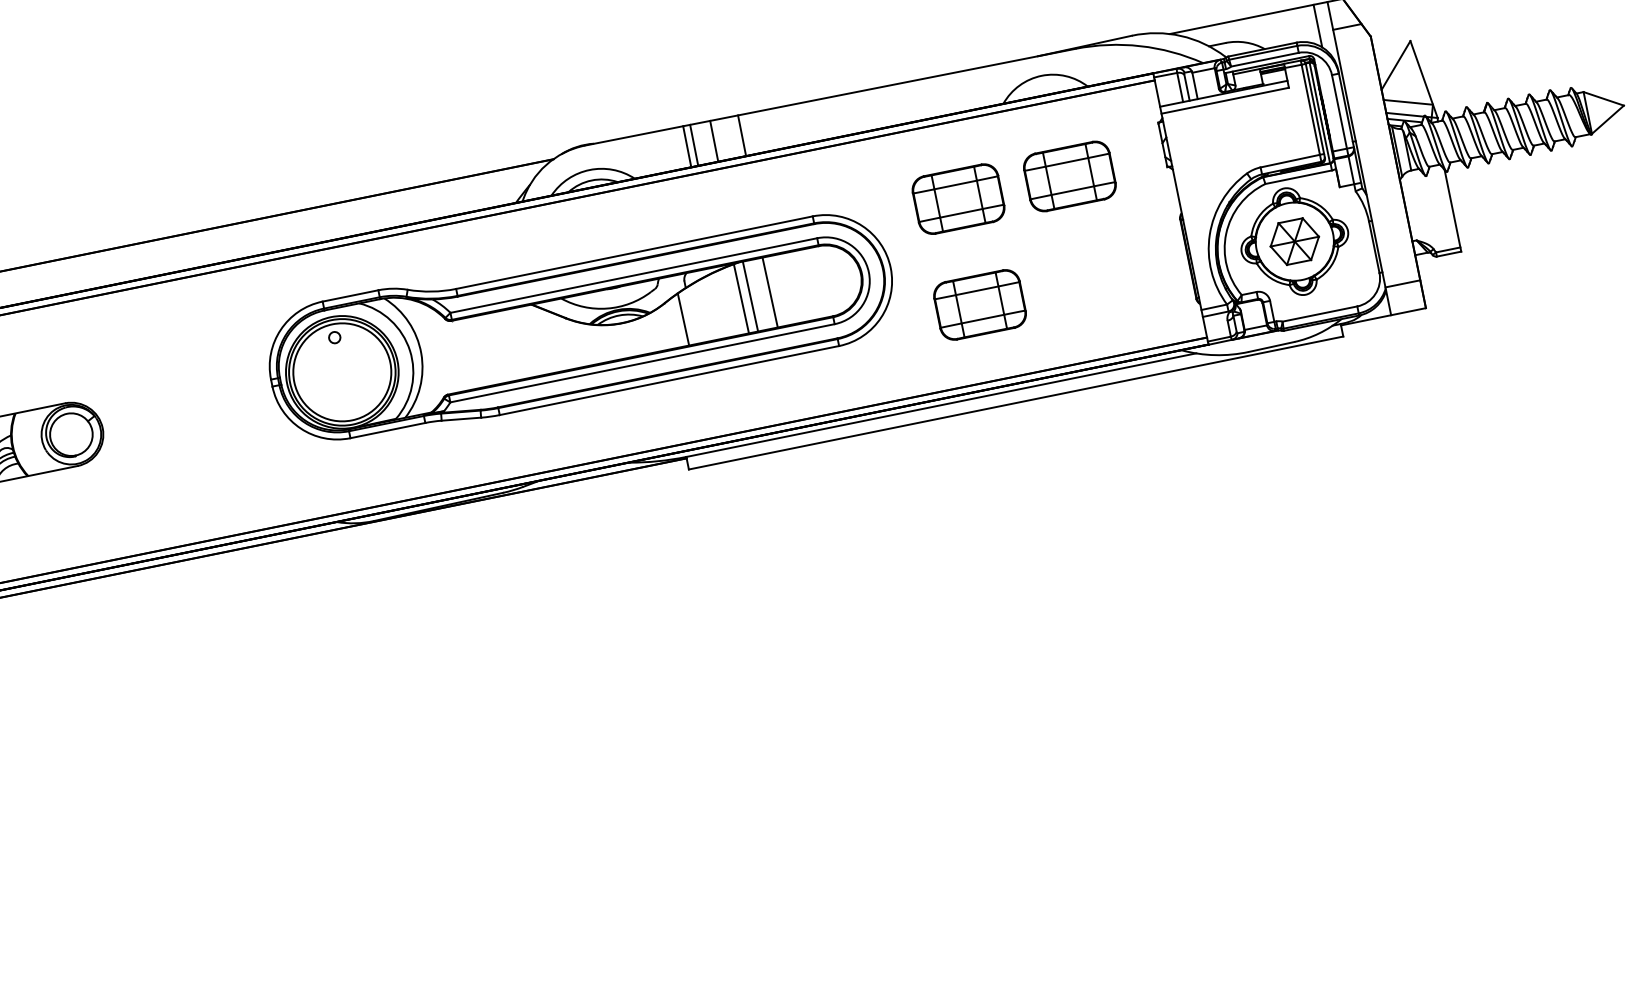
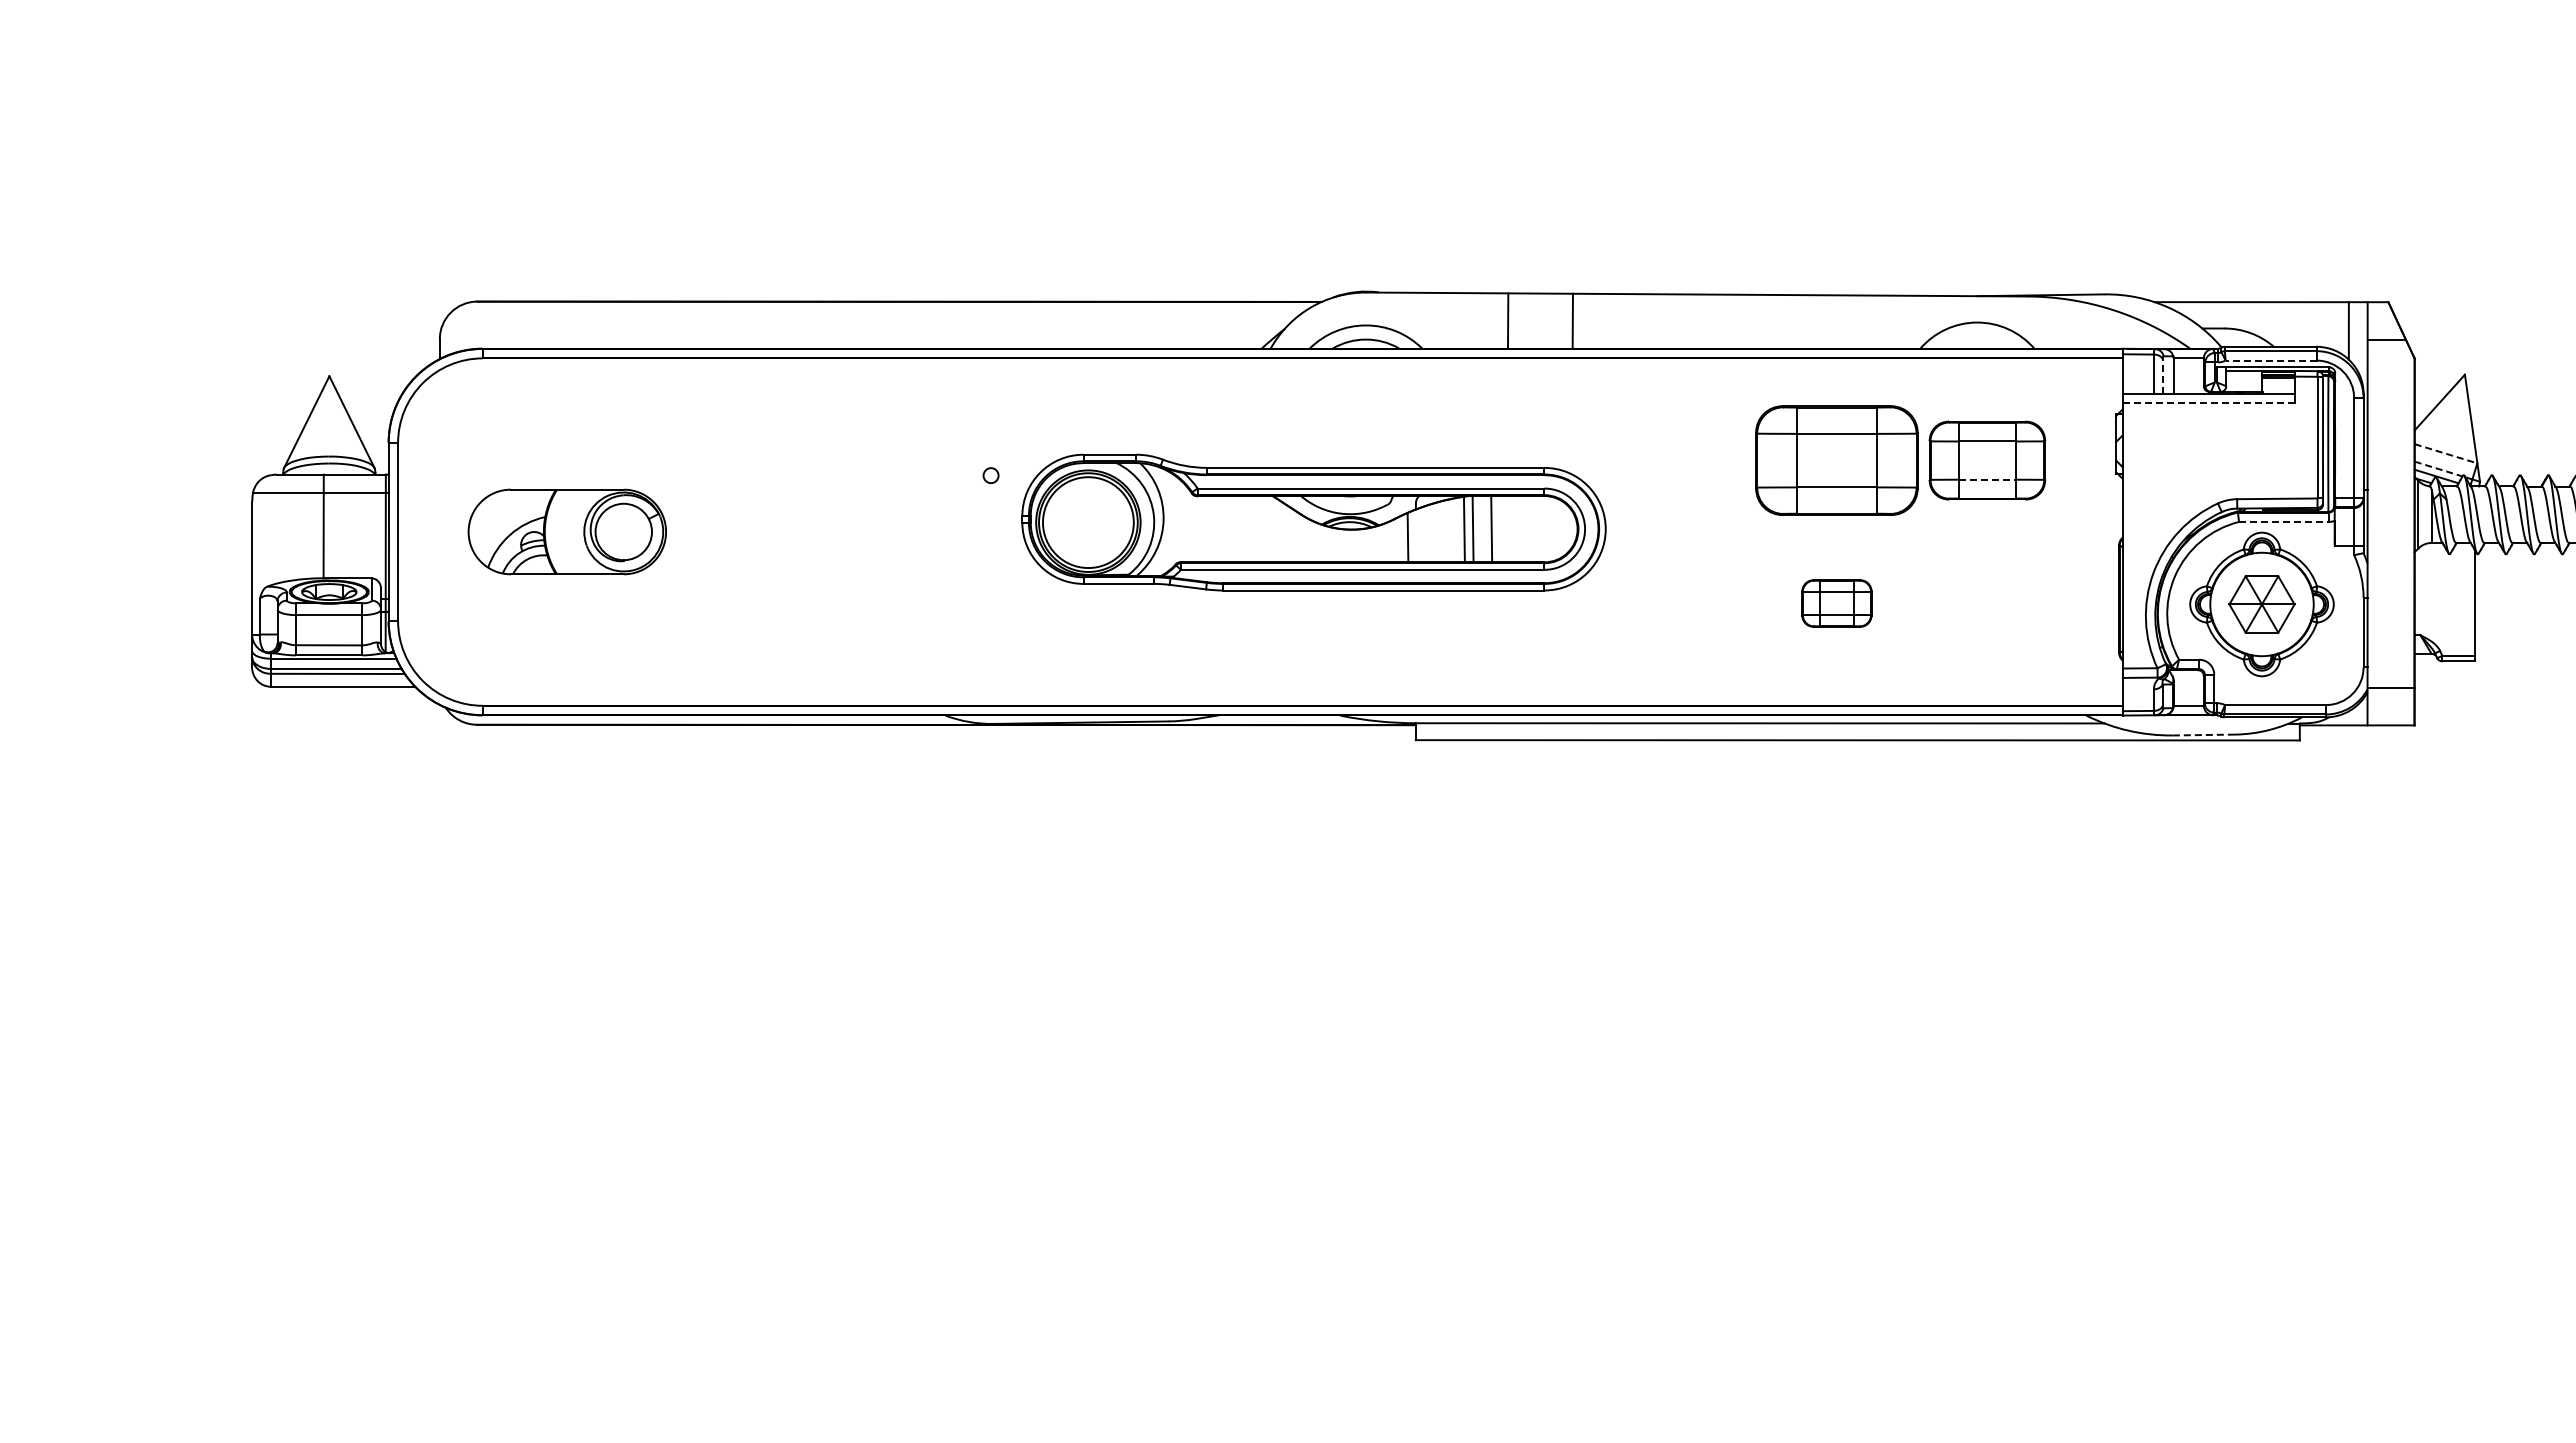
line: (1265, 59) -> (2271, 360), solid -> dashed
line: (1186, 87) -> (2162, 375), solid -> dashed
line: (1225, 100) -> (2209, 403), solid -> dashed
line: (1408, 102) -> (2446, 453), solid -> dashed
line: (1405, 115) -> (2439, 469), solid -> dashed
line: (714, 140) -> (1535, 320), removed
line: (686, 146) -> (1498, 320), removed
line: (1298, 176) -> (2284, 521), solid -> dashed
line: (1072, 190) -> (1987, 479), solid -> dashed
part: (958, 199) -> (1836, 460), size x1.4
part: (979, 304) -> (1836, 603), size x0.6
part: (580, 323) -> (1313, 522), size x0.7
line: (1272, 347) -> (2204, 735), solid -> dashed

